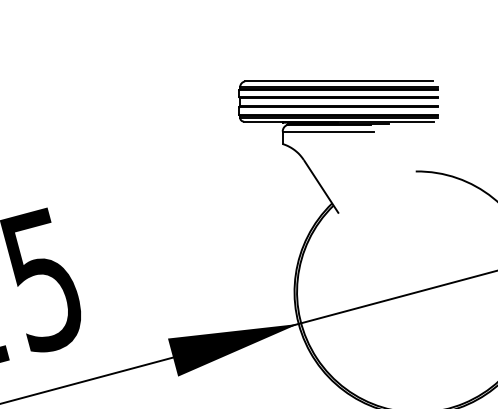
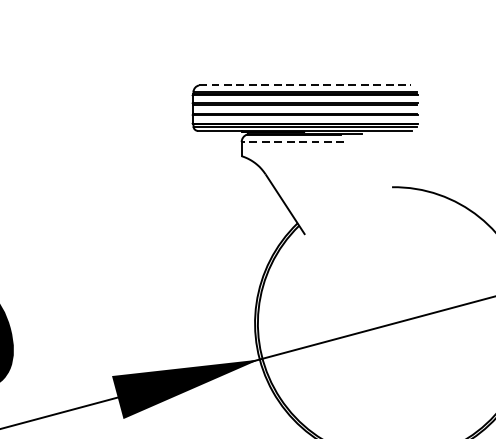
line: (338, 81) -> (304, 85), solid -> dashed
line: (327, 131) -> (292, 142), solid -> dashed

